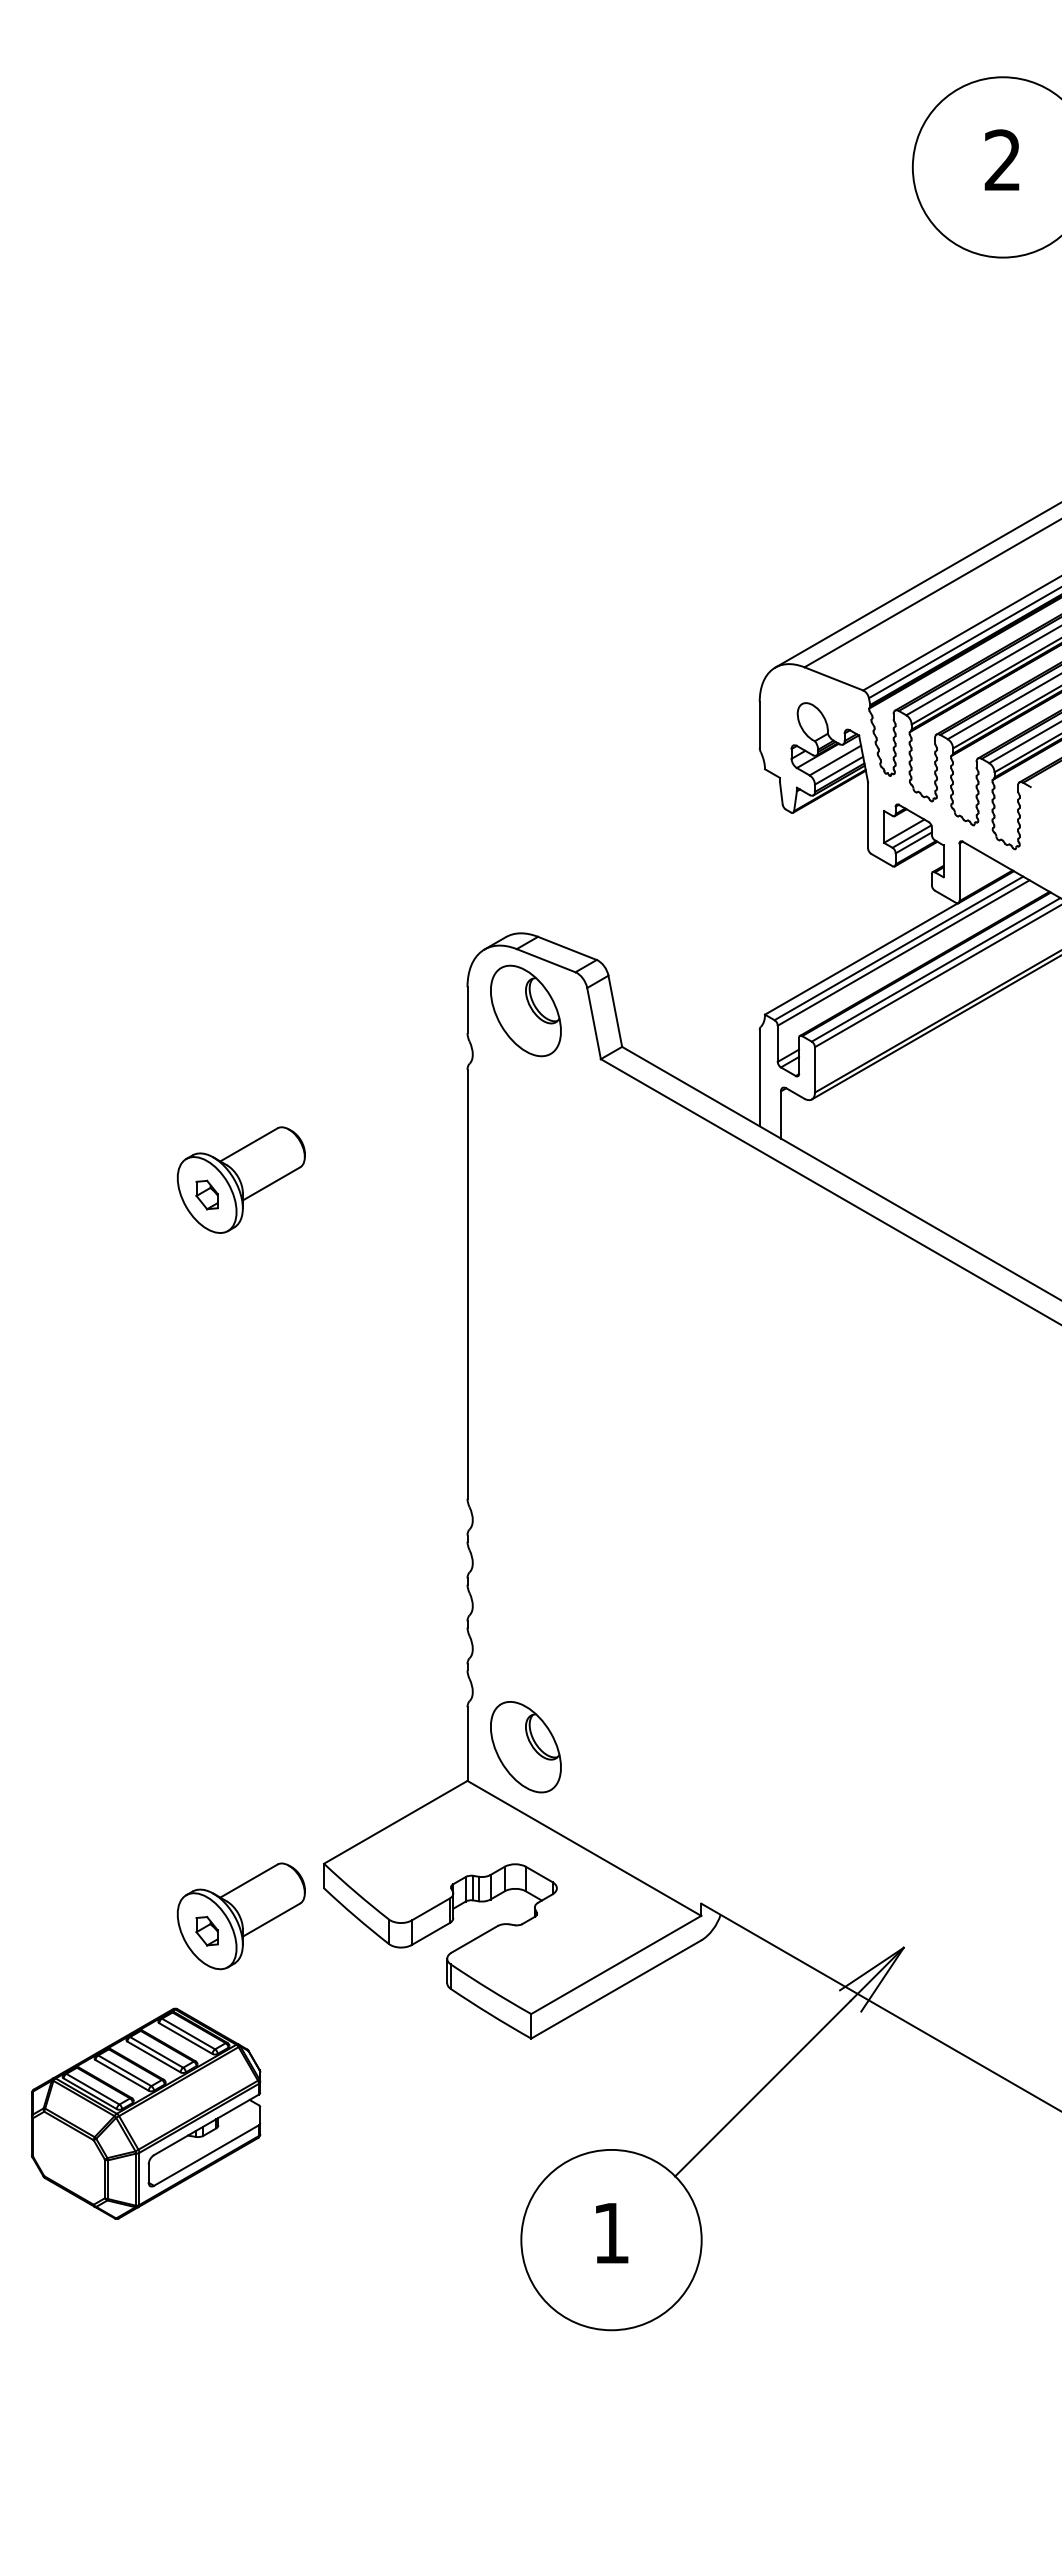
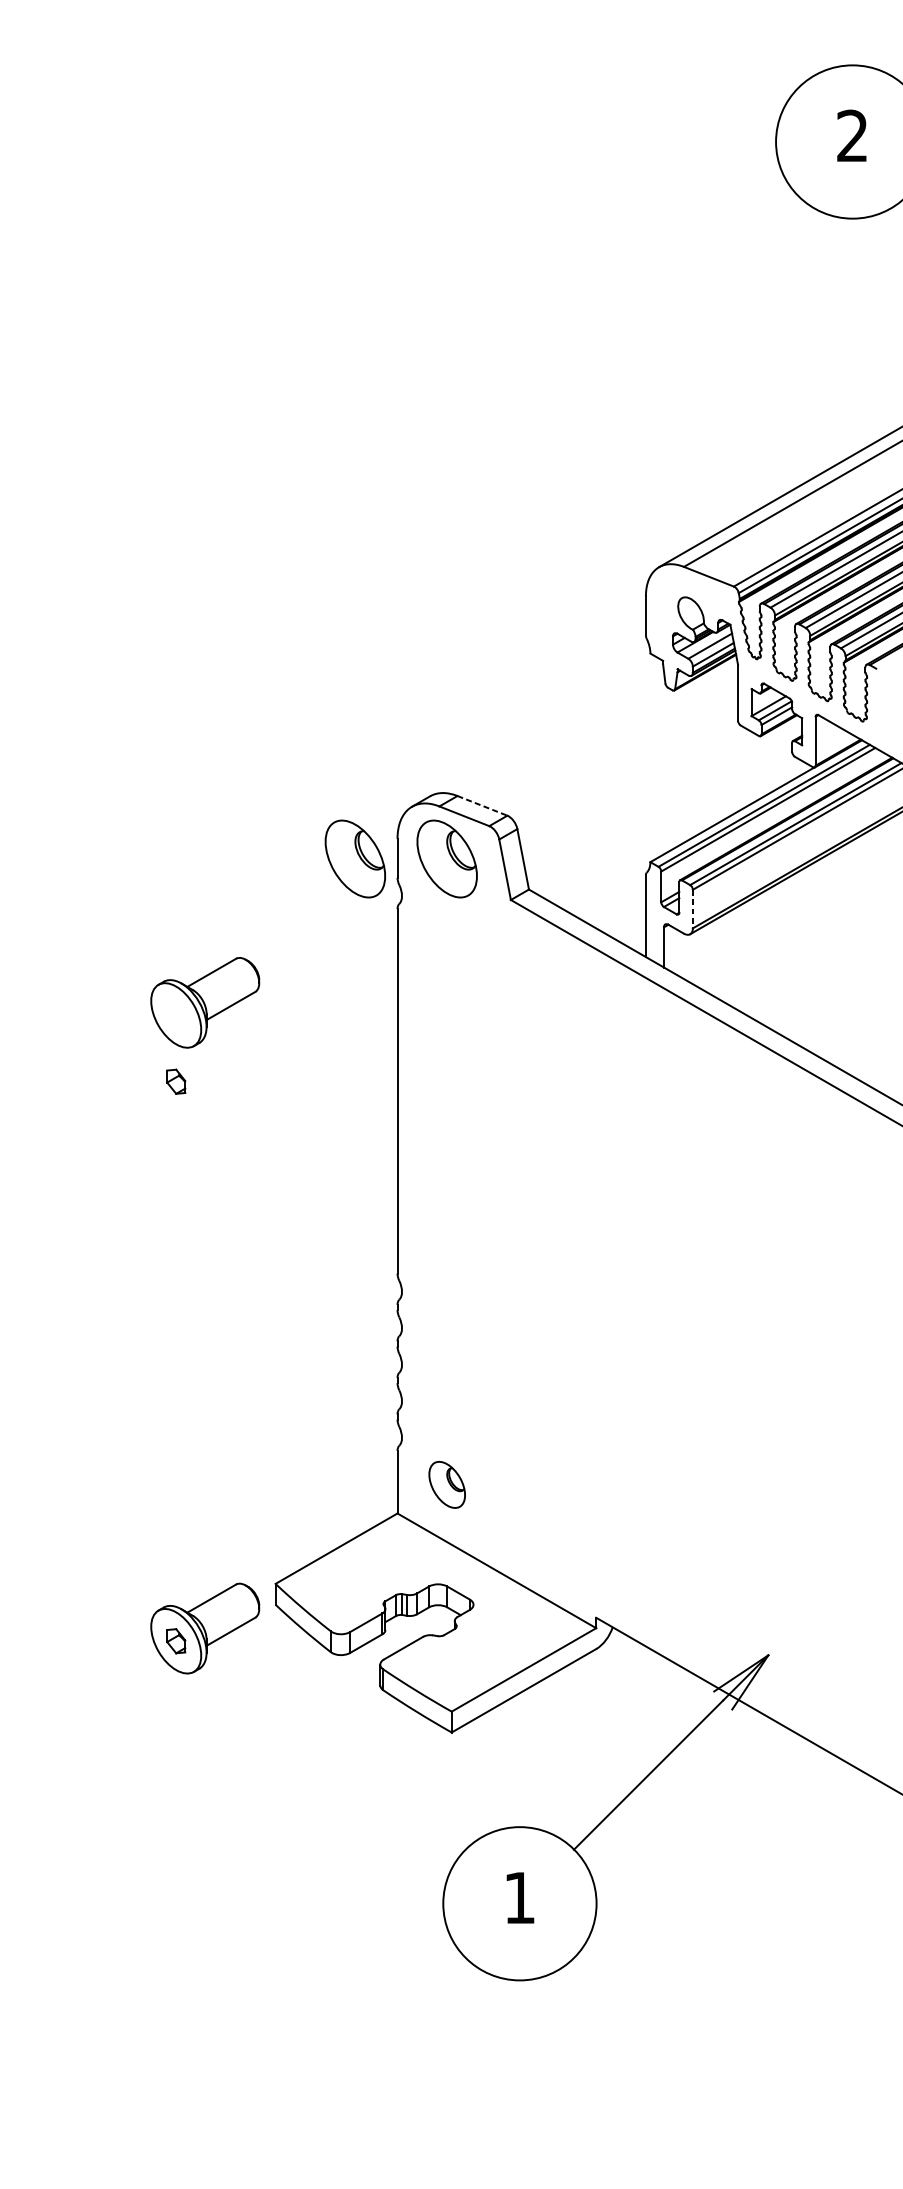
line: (567, 948) -> (482, 805), solid -> dashed
part: (417, 1010) -> (355, 858), added
line: (814, 1069) -> (692, 908), solid -> dashed
part: (206, 1194) -> (175, 1081), moved
part: (525, 1747) -> (446, 1485), size x0.6
part: (146, 2113) -> (124, 1796), removed

